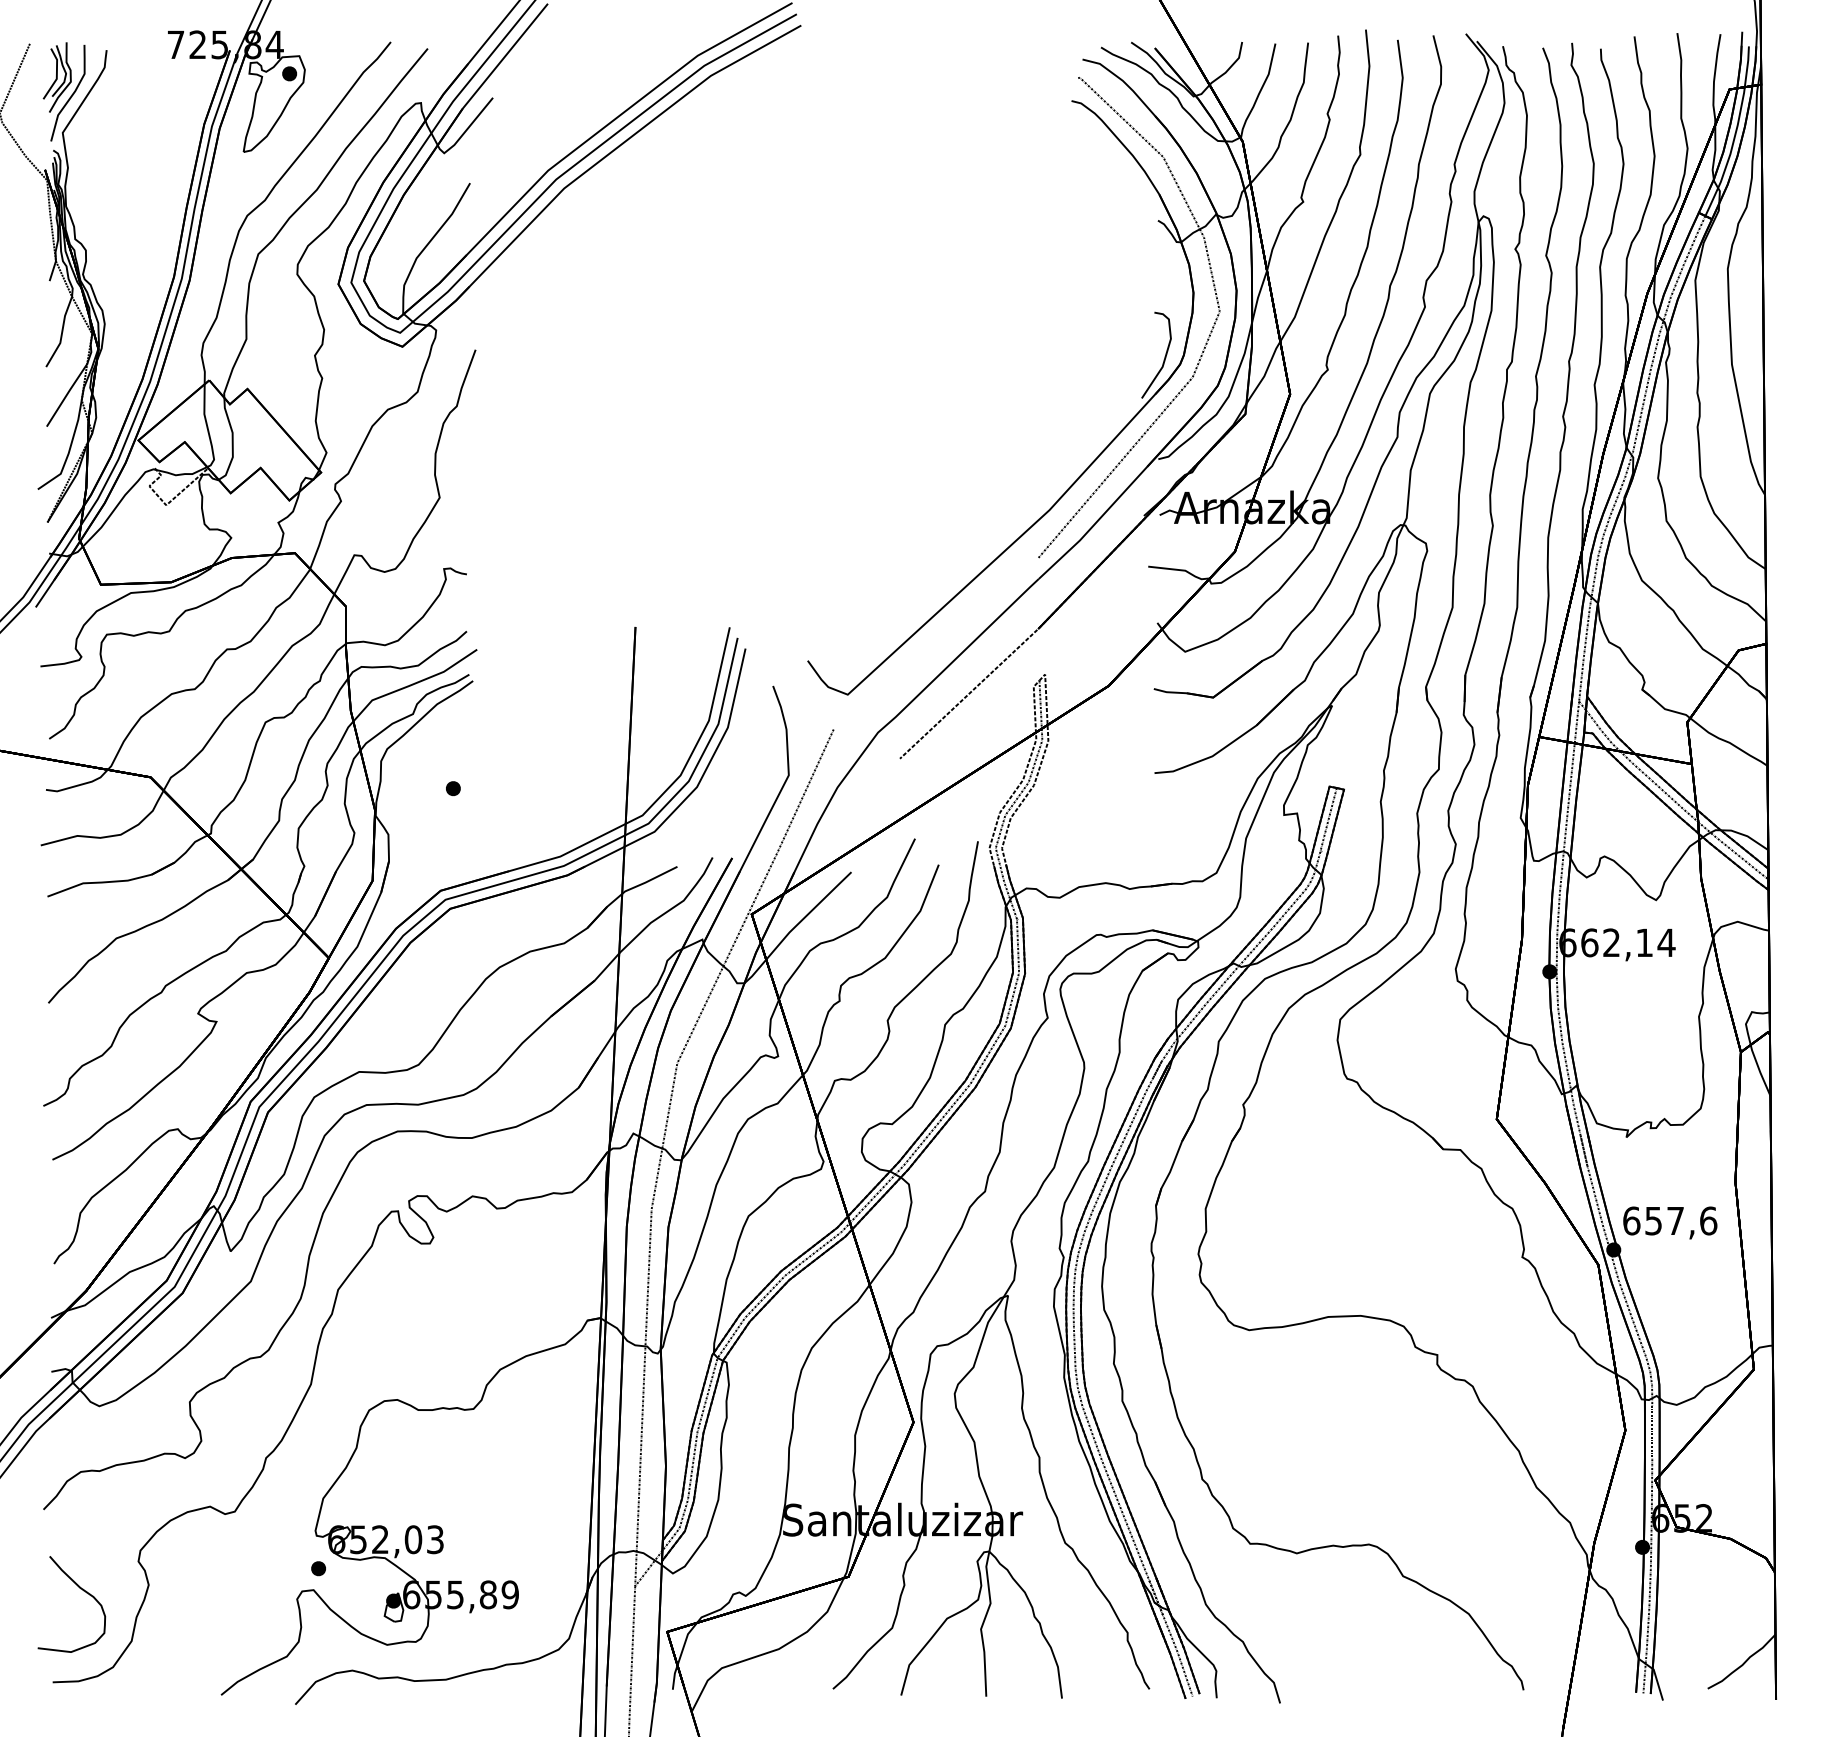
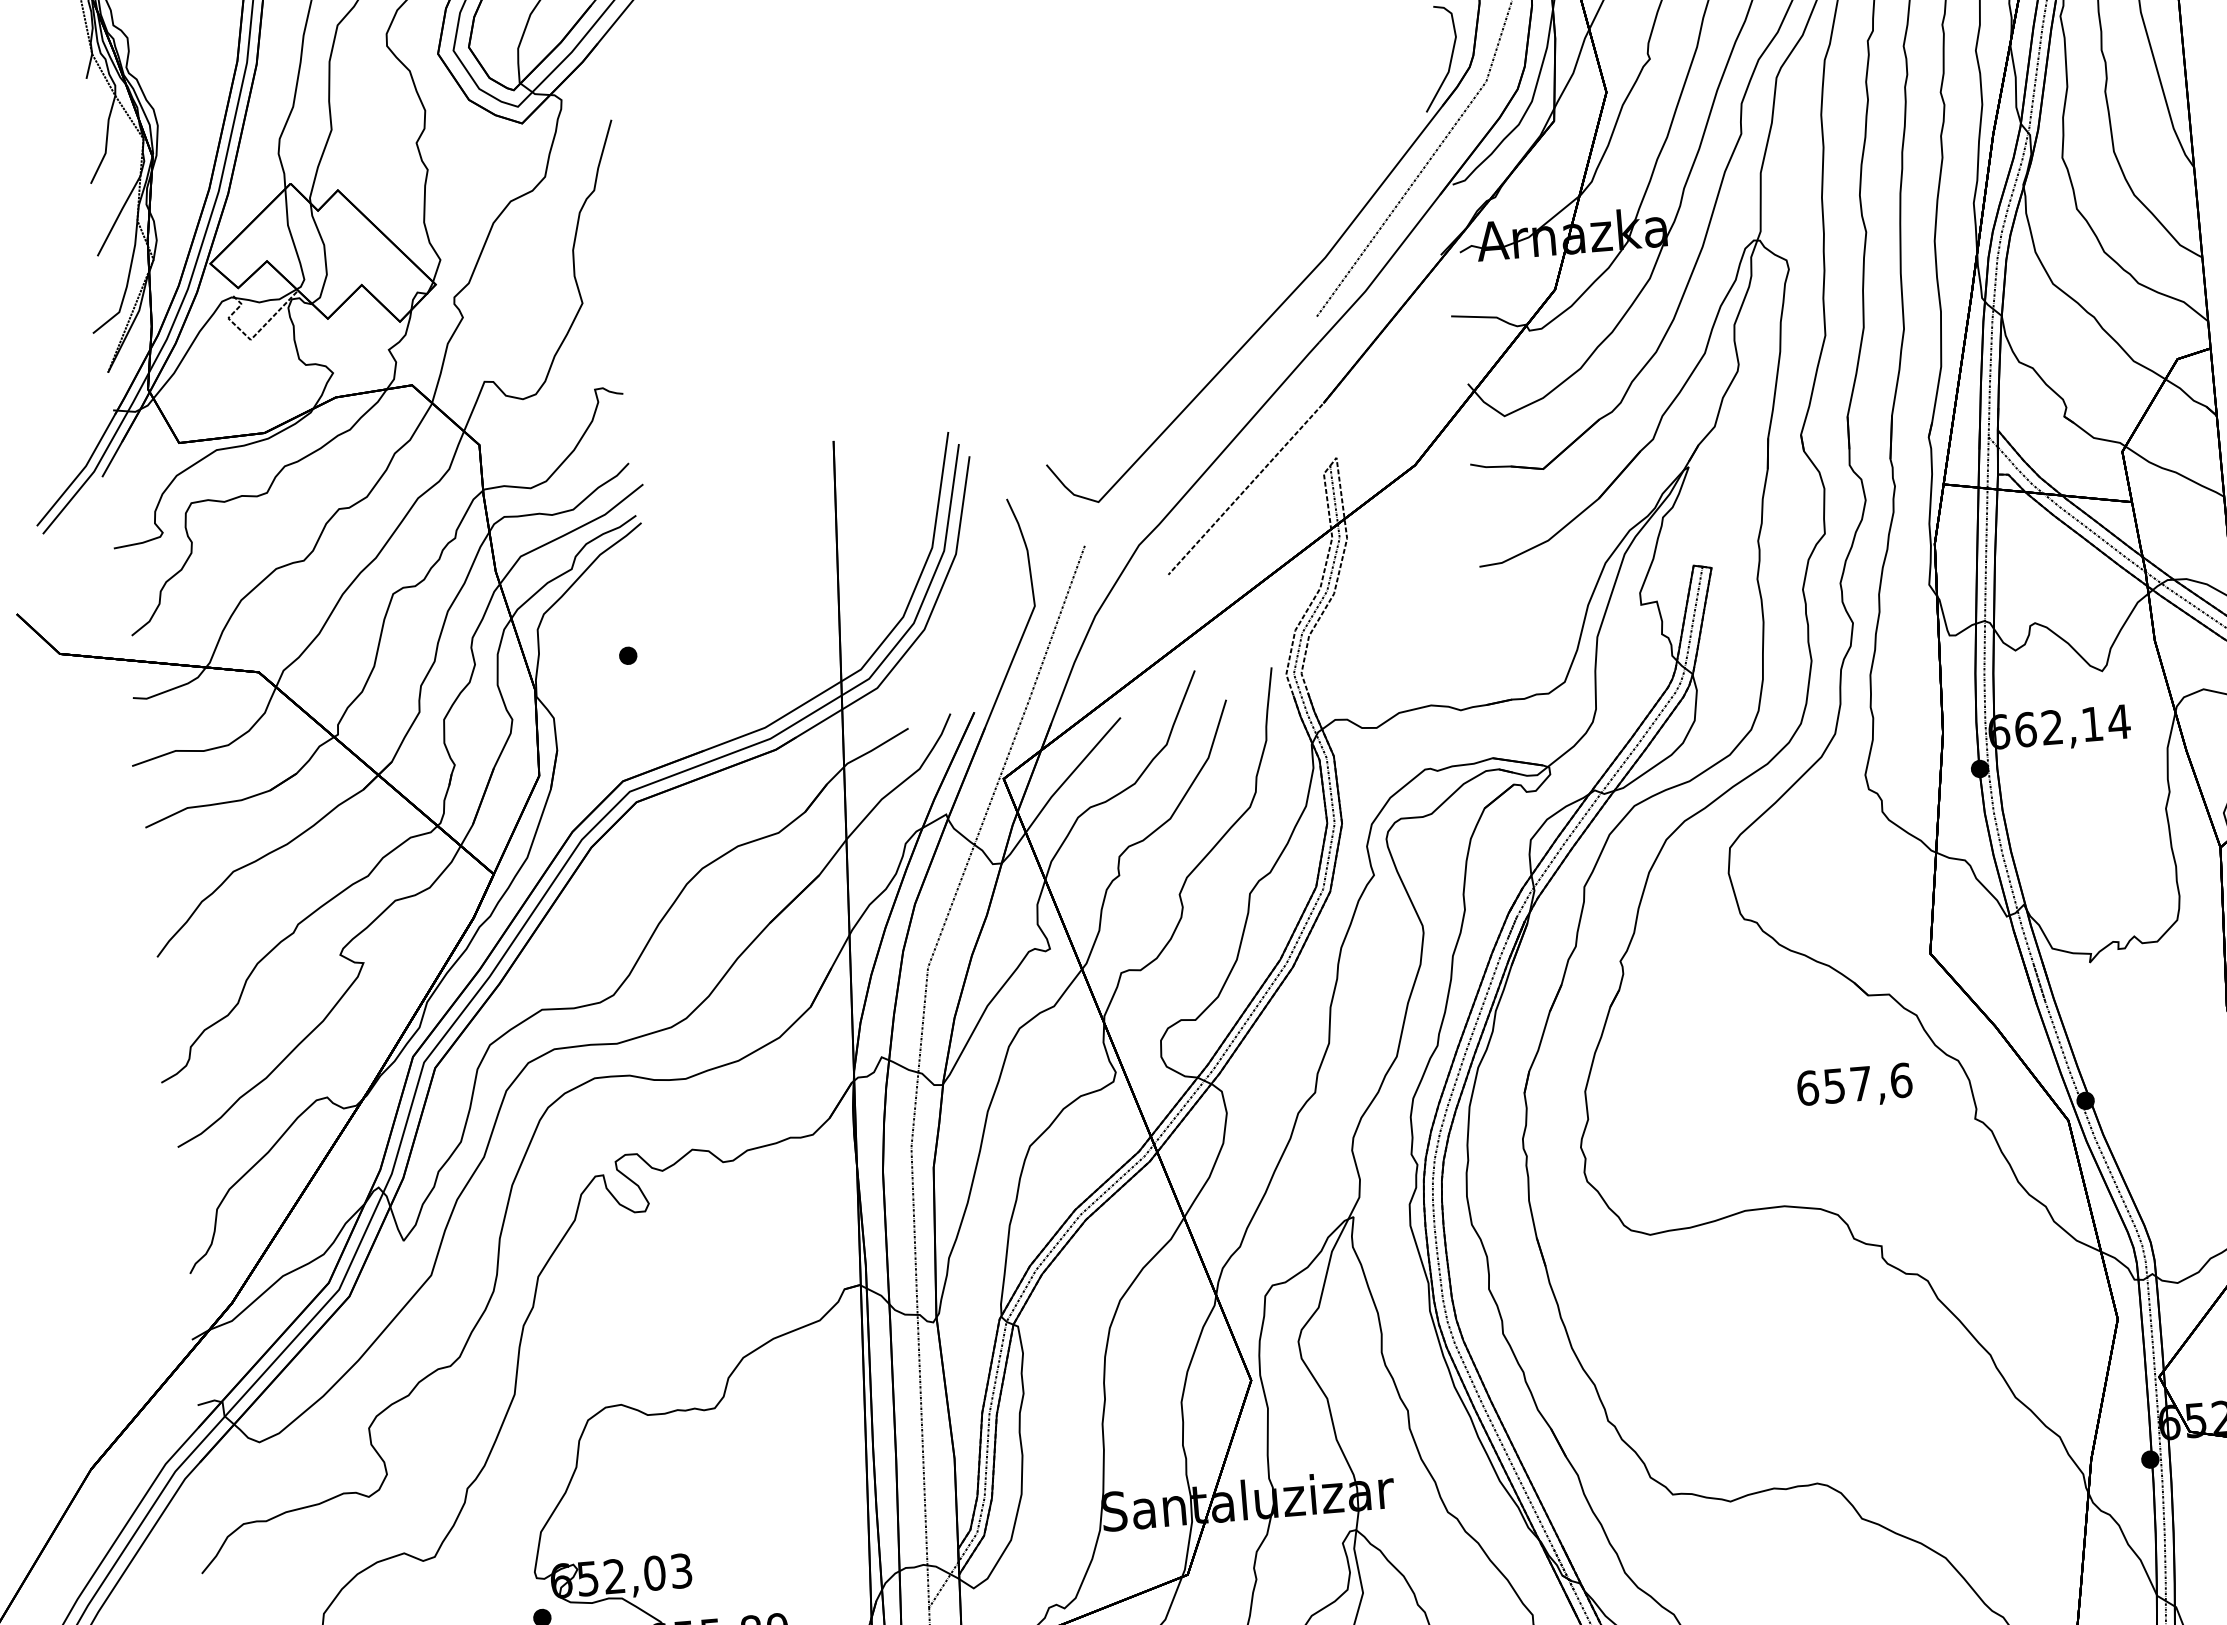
text: (1670, 1222) -> (1855, 1086), moved

